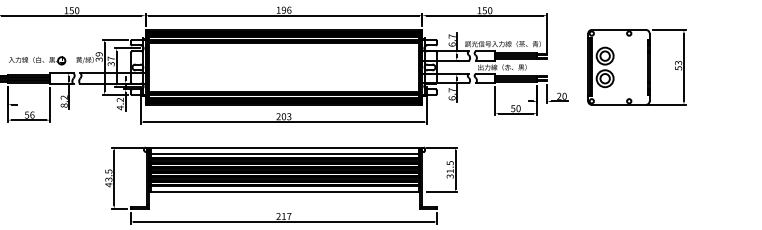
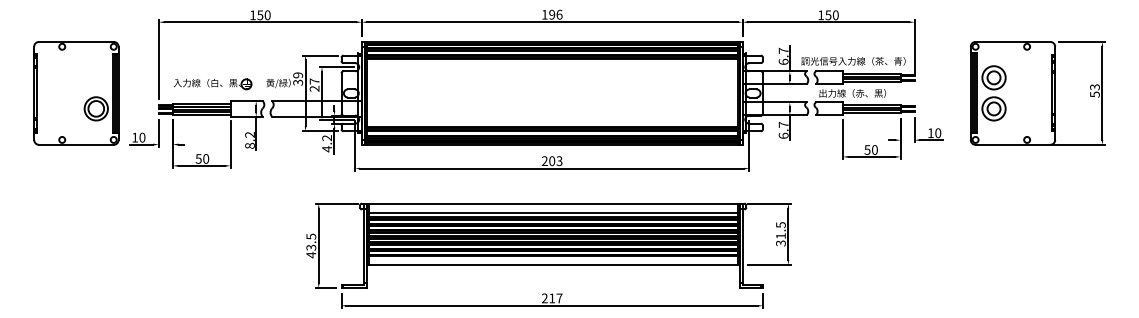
text: (111, 63) -> (314, 88), 37 -> 27
text: (558, 95) -> (930, 132), 20 -> 10
text: (32, 114) -> (206, 158), 56 -> 50

